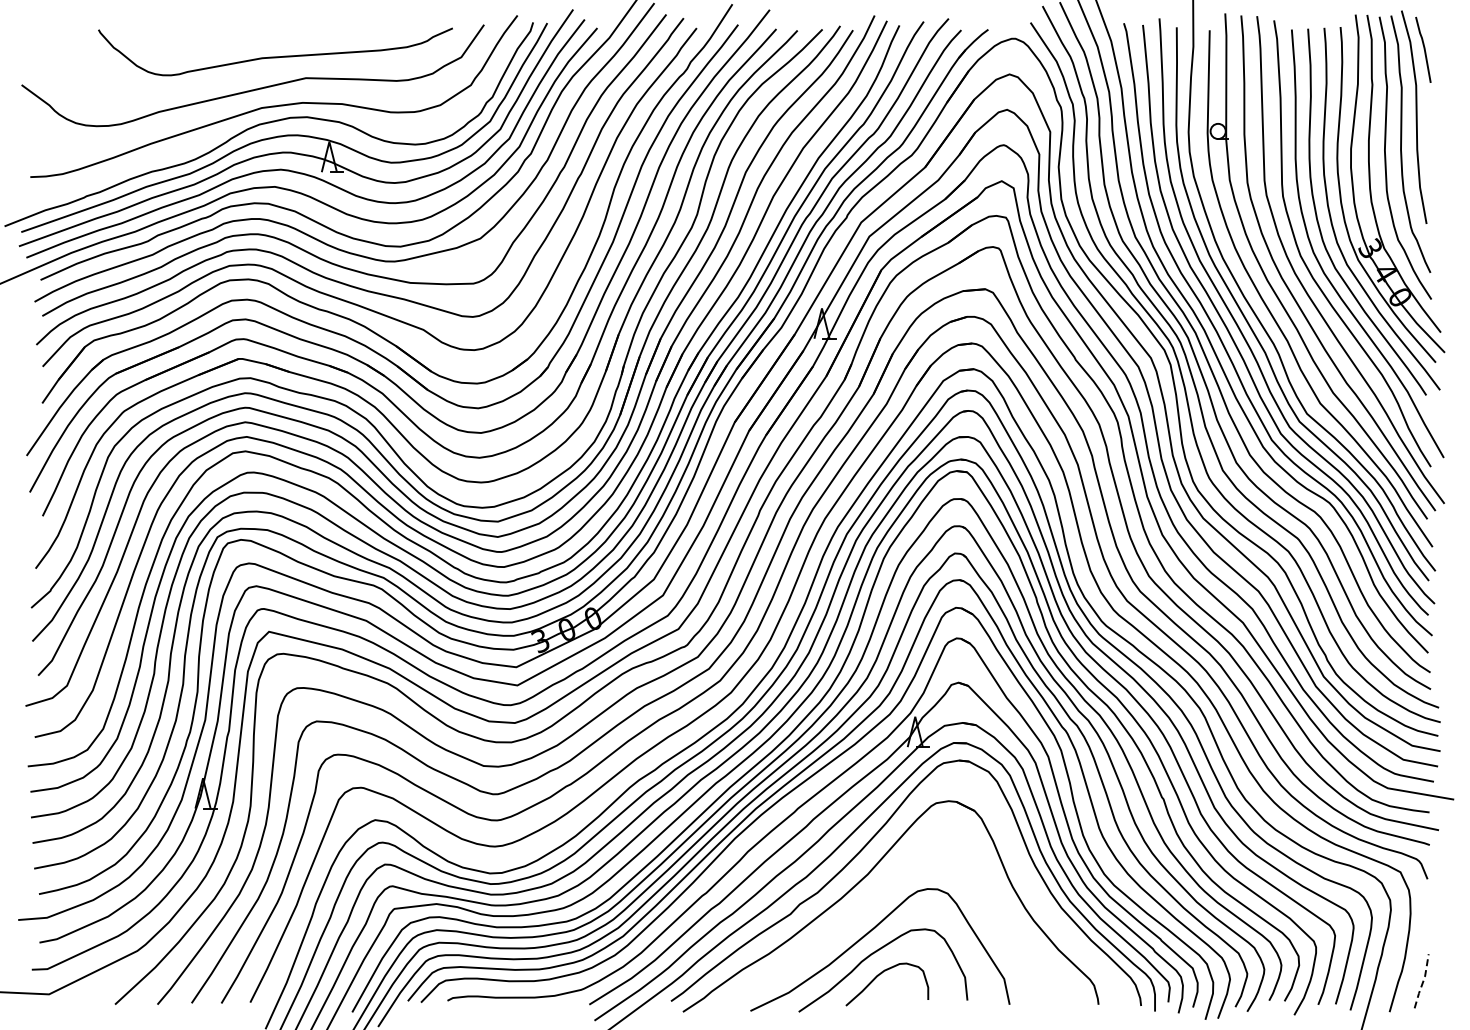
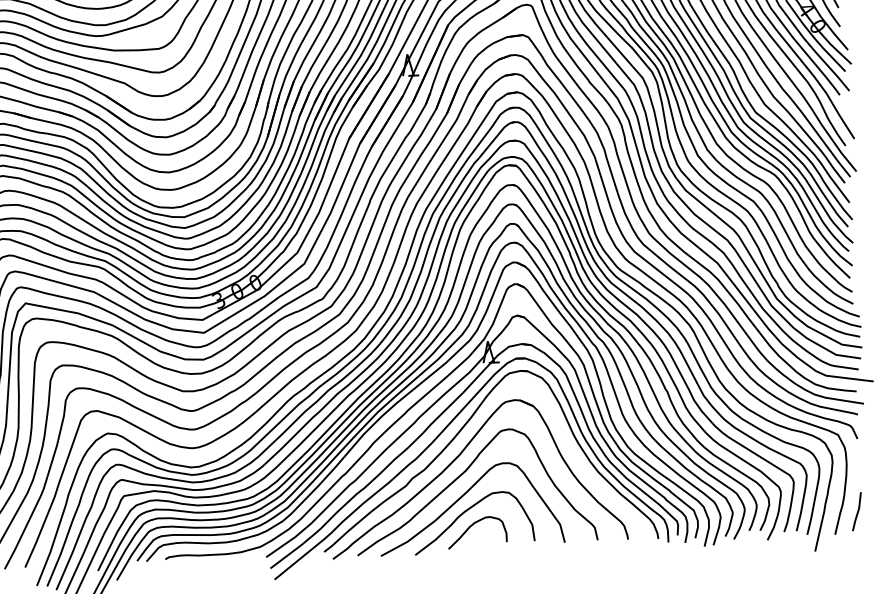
curve: (869, 903) -> (461, 475), added
line: (1423, 981) -> (858, 511), dashed -> solid

